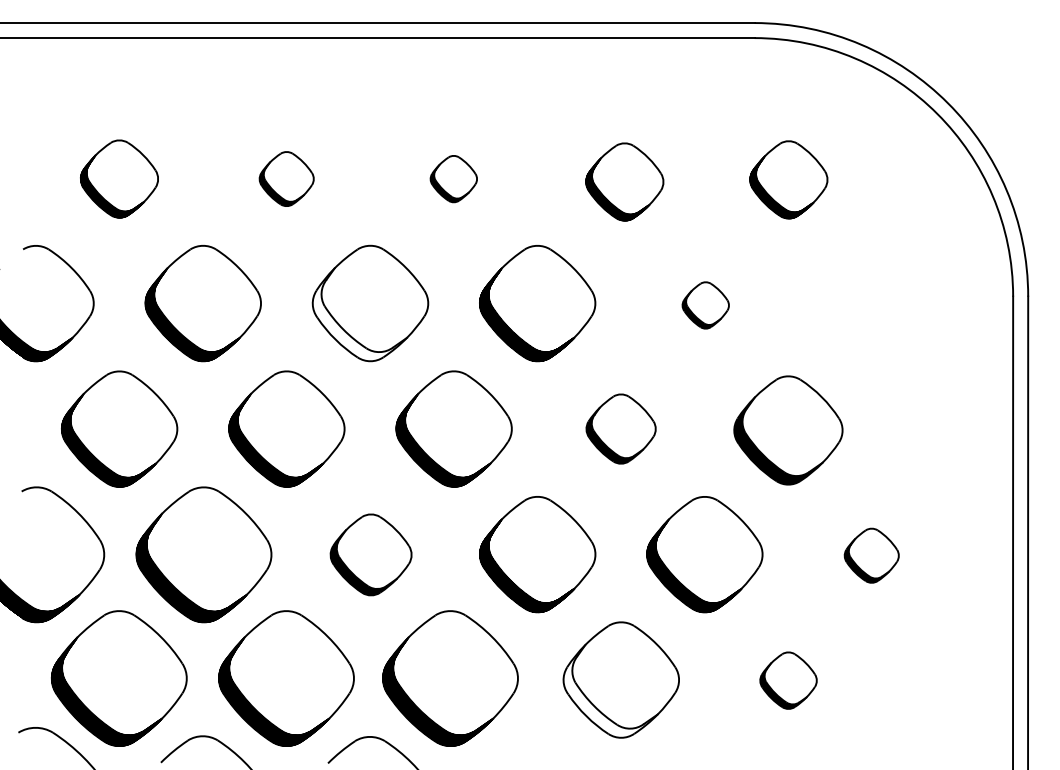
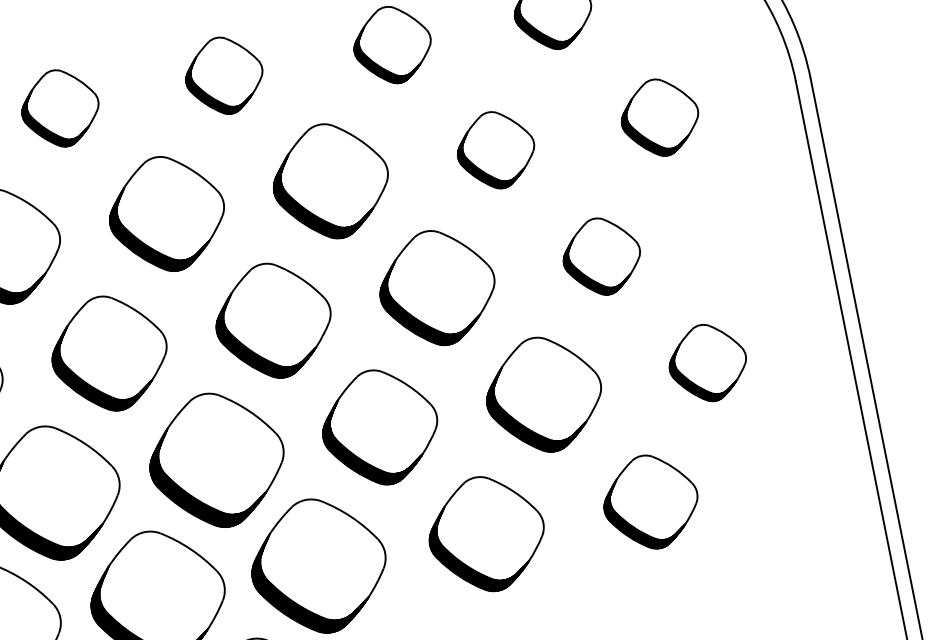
part: (286, 178) -> (60, 107), size x1.43
part: (453, 178) -> (223, 75), size x1.67
part: (705, 305) -> (495, 150), size x1.67
part: (872, 305) -> (659, 117), added
hatch: (359, 314) -> (158, 226), added
part: (620, 428) -> (436, 287), size x1.67
part: (788, 430) -> (601, 256), size x0.71
part: (370, 554) -> (216, 460), size x1.67
part: (871, 555) -> (707, 362), size x1.43
part: (788, 680) -> (650, 501), size x1.67
hatch: (610, 691) -> (478, 547), added

